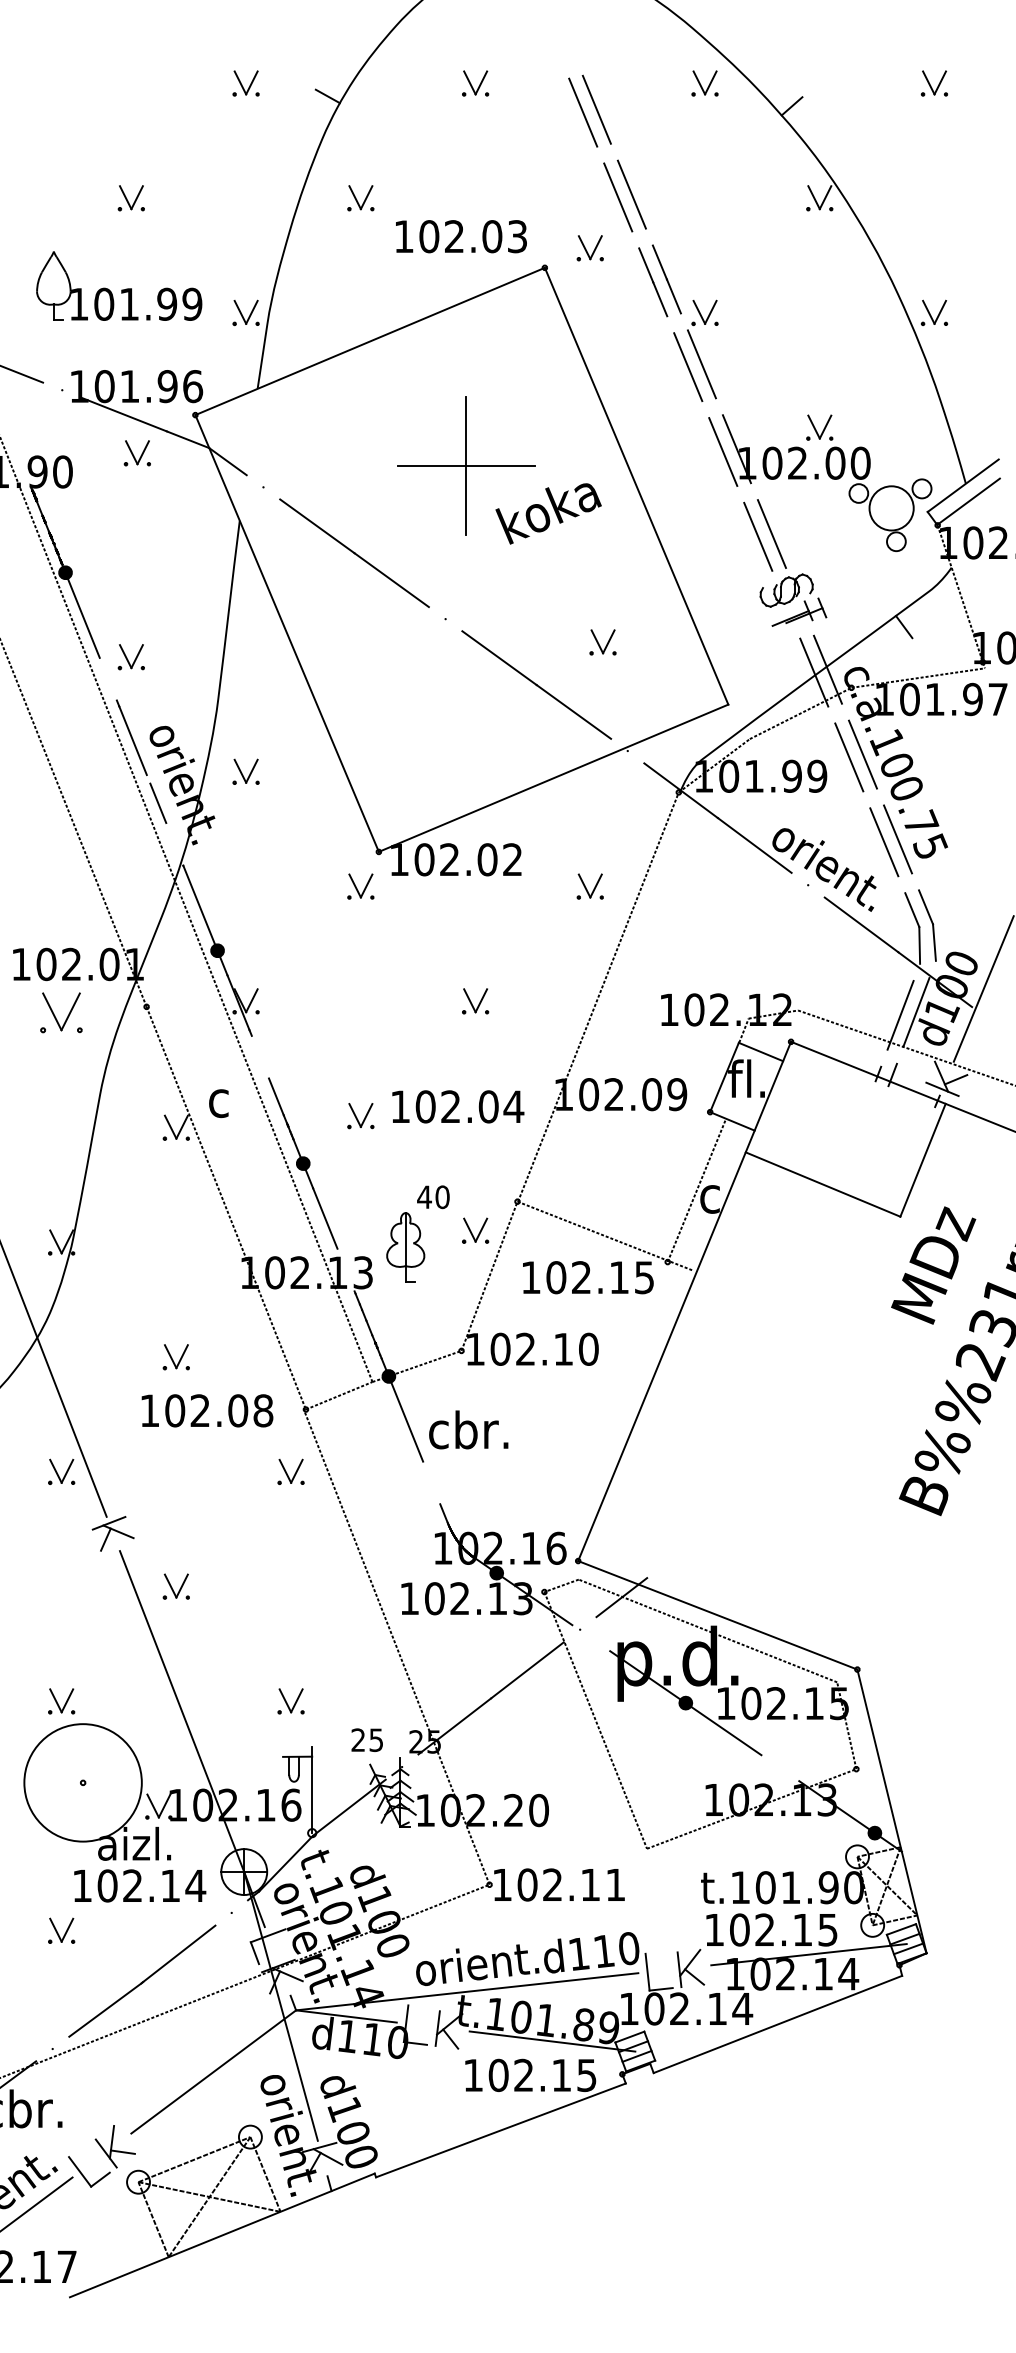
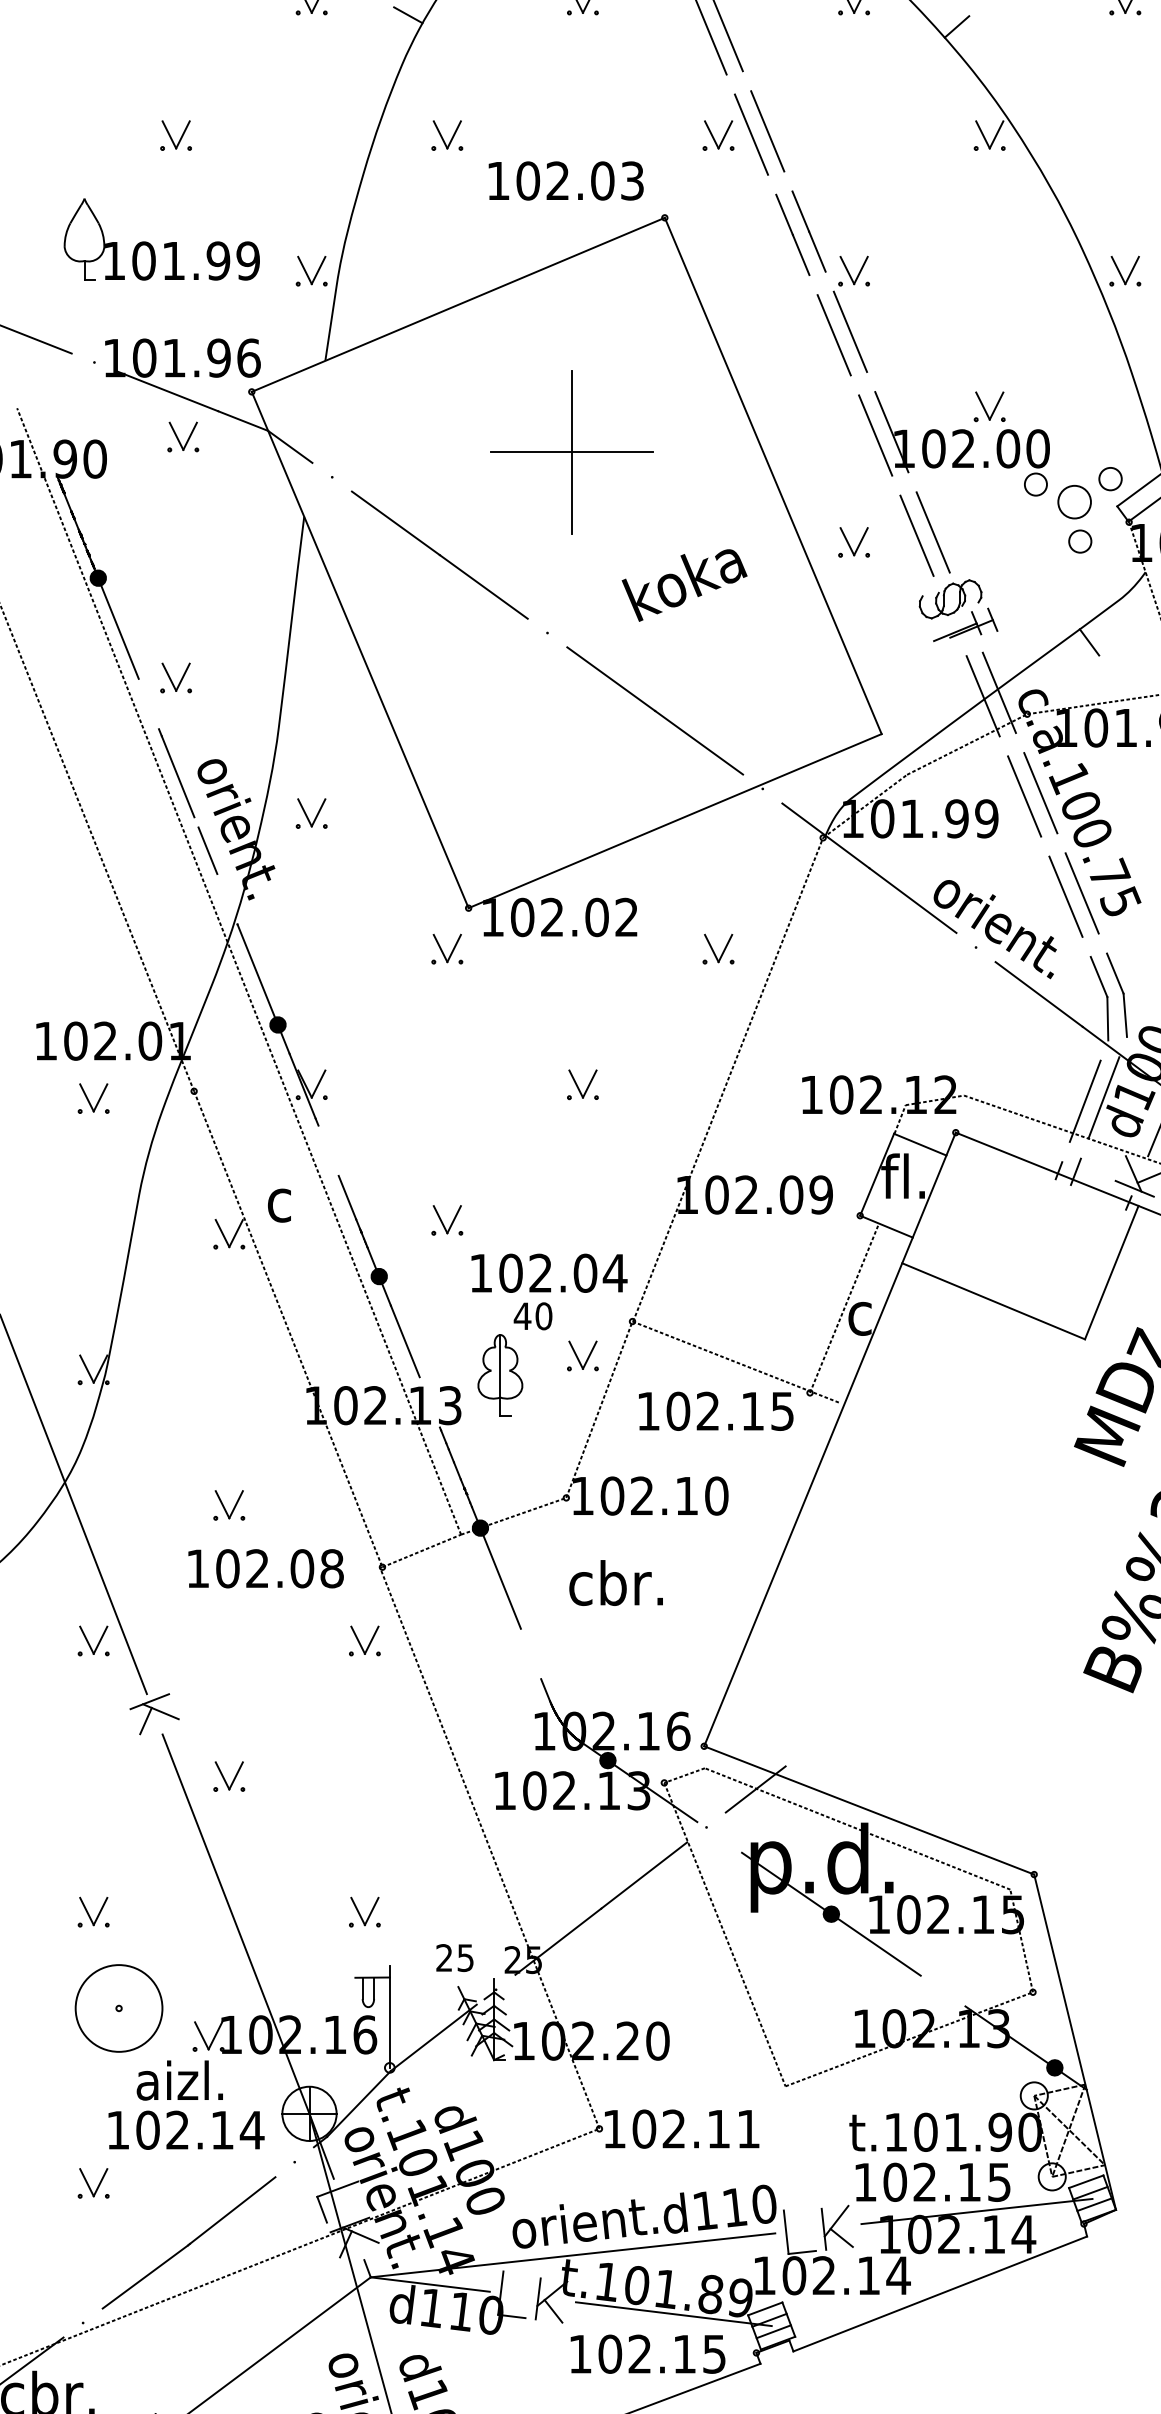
part: (589, 248) -> (717, 135), moved
circle: (891, 508) -> (1074, 502), size x0.62
text: (548, 513) -> (684, 585), moved
part: (602, 642) -> (853, 542), moved
part: (61, 1013) -> (93, 1099), size x0.62
text: (458, 1106) -> (549, 1272), moved
text: (468, 1429) -> (615, 1582), moved
circle: (82, 1782) -> (118, 2008), size x0.62

